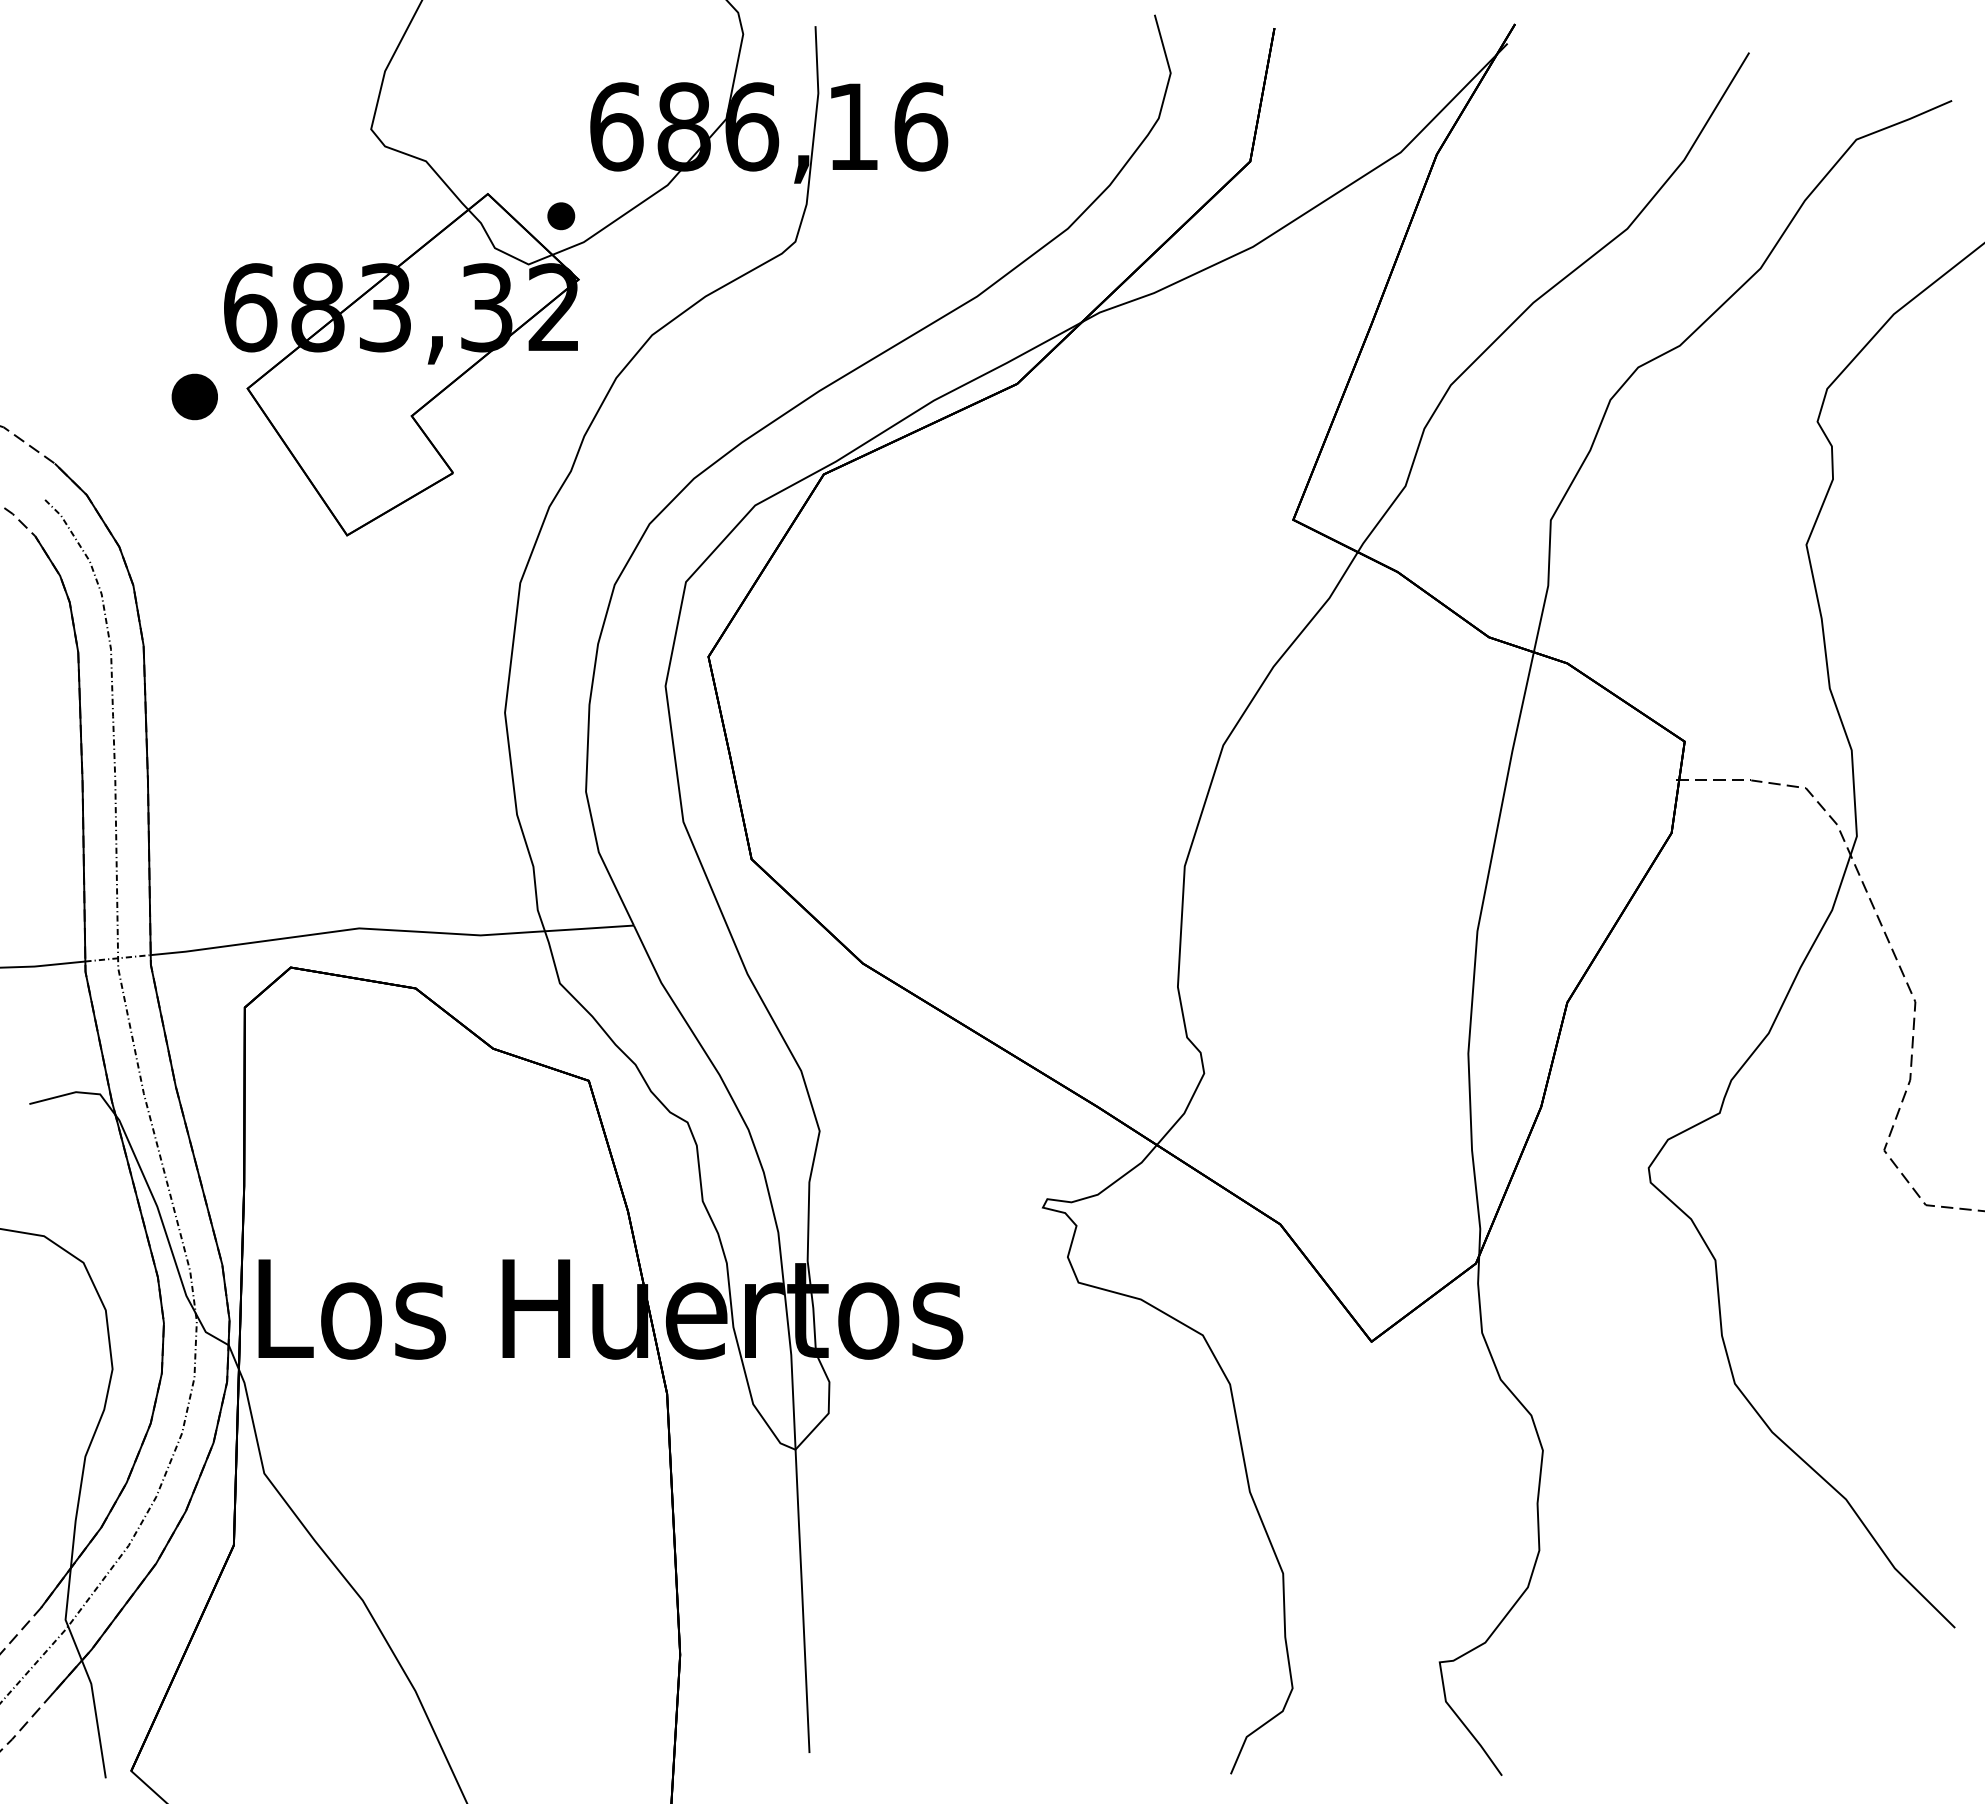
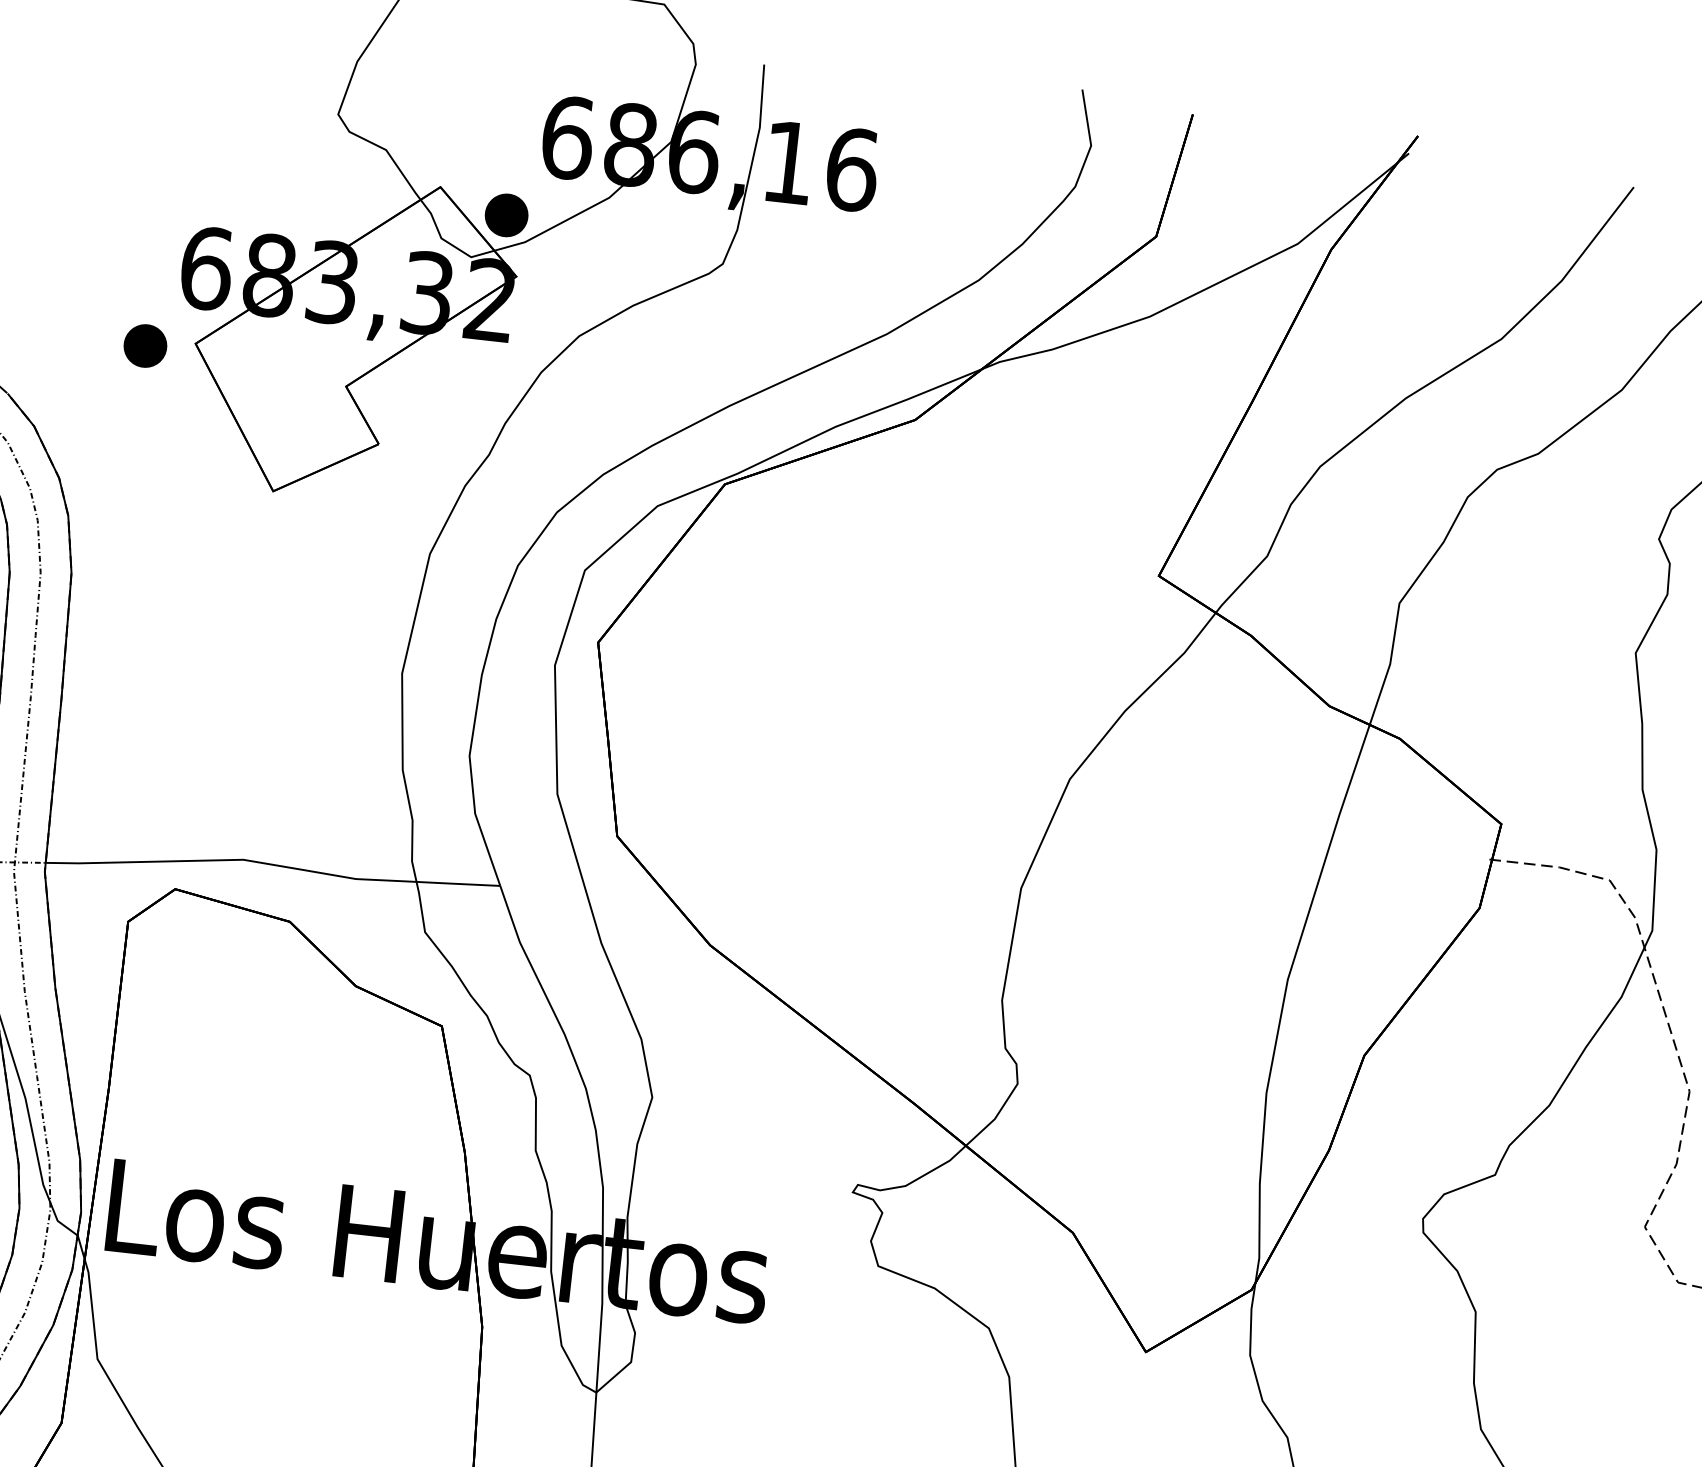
part: (561, 216) -> (506, 215), size x1.67

